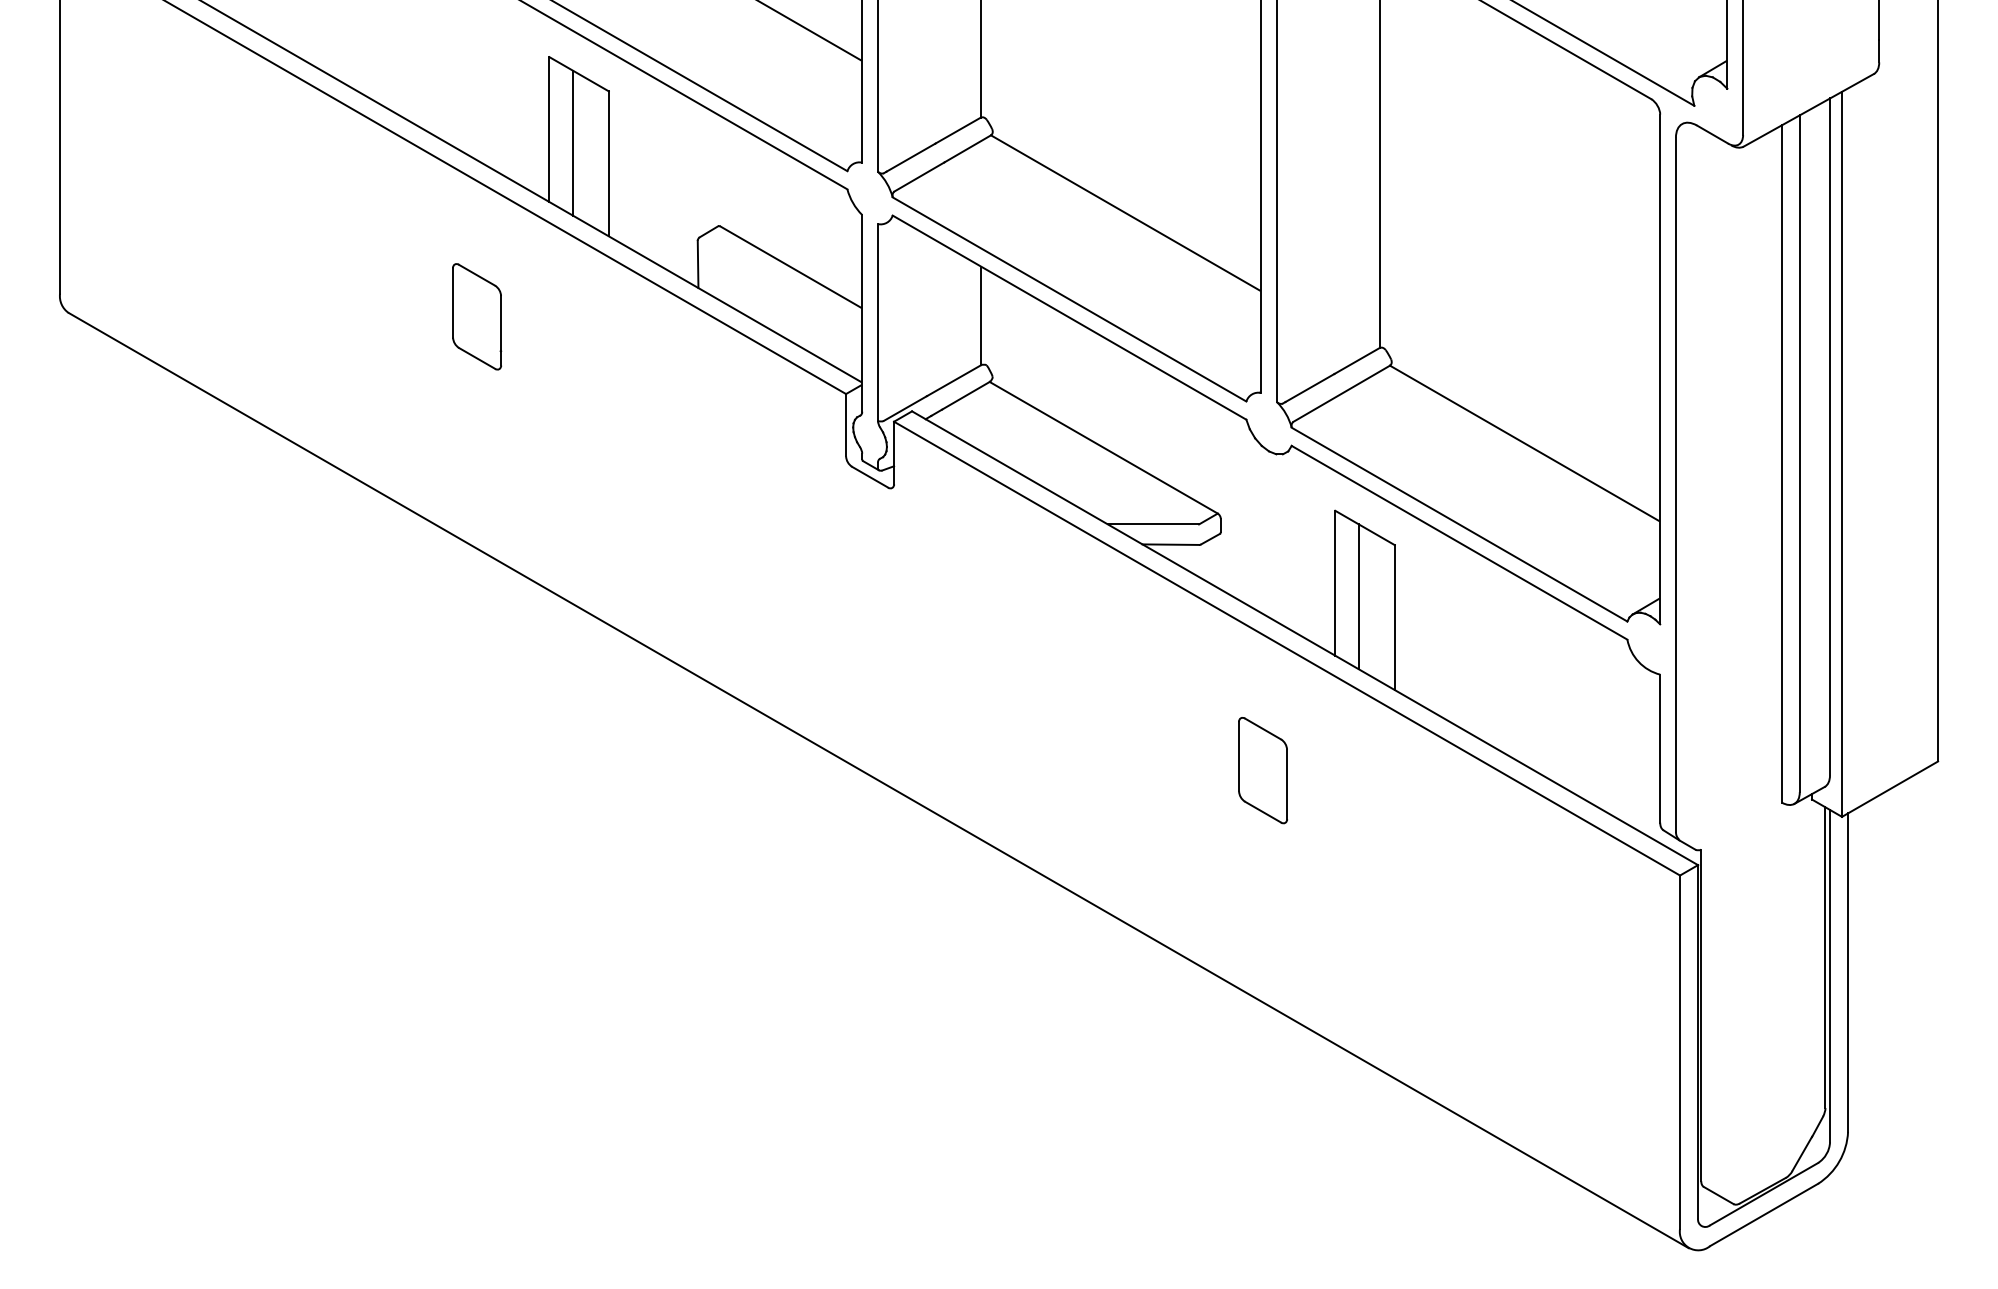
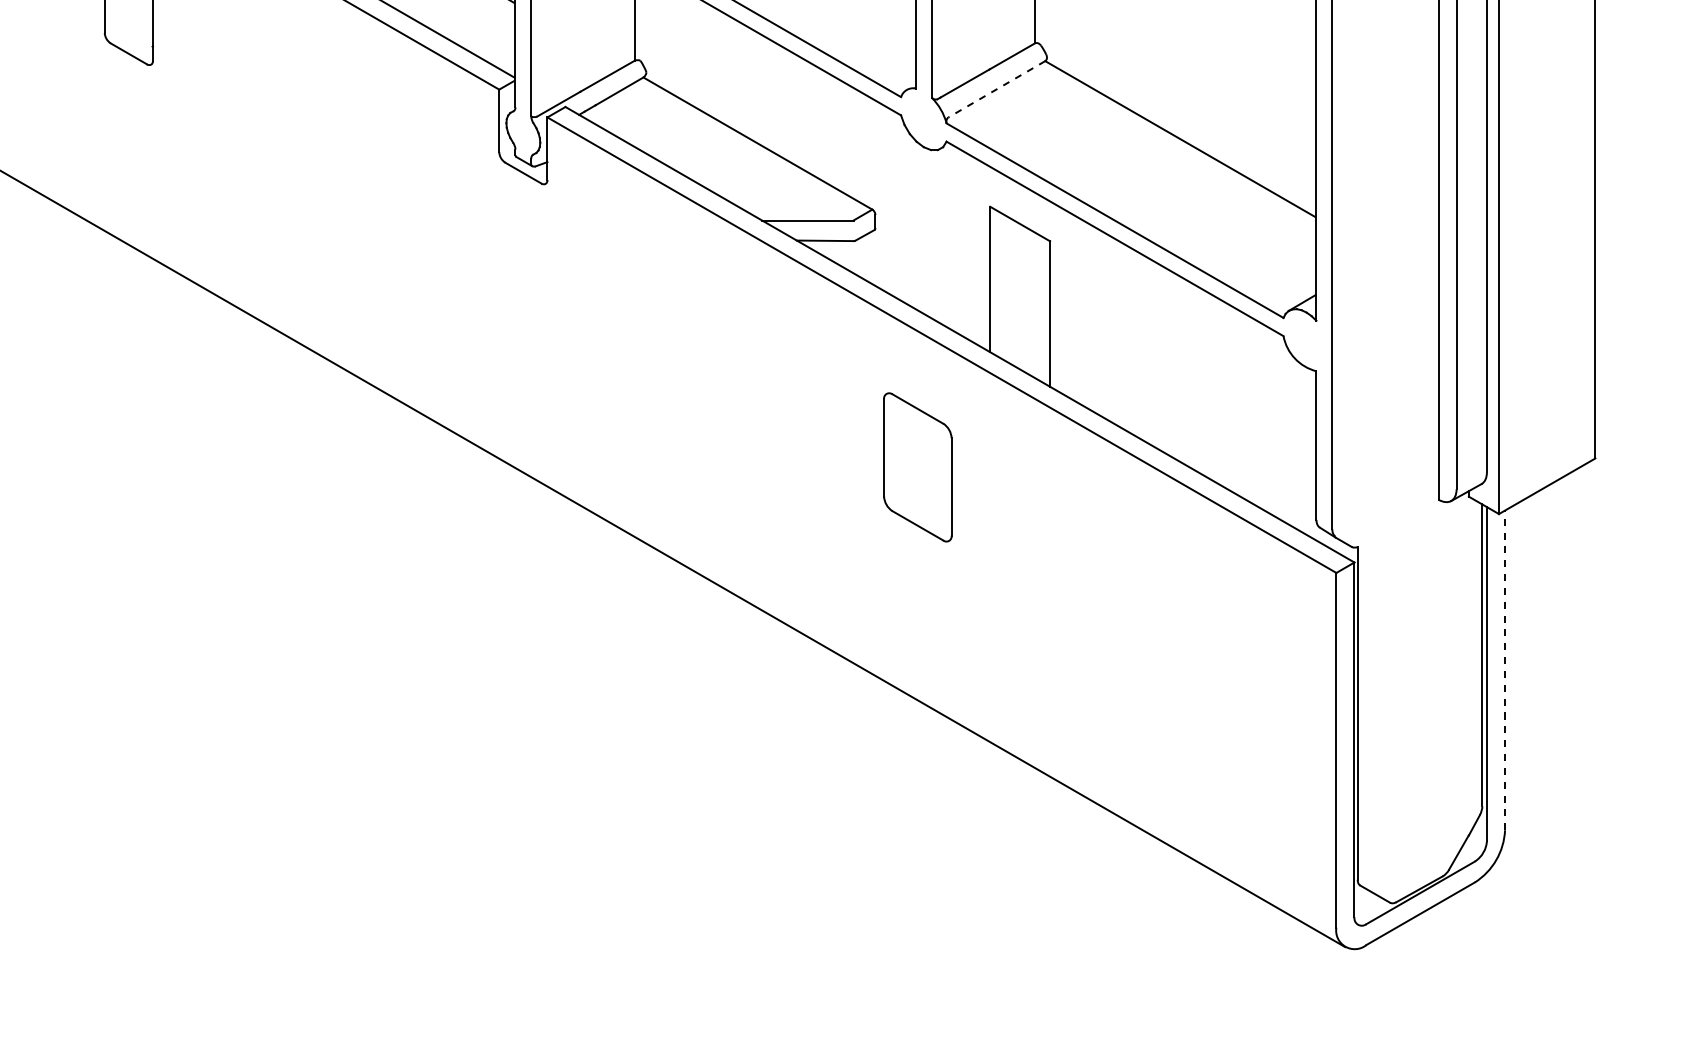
line: (1341, 393) -> (996, 89), solid -> dashed
line: (1358, 596) -> (1013, 292), removed
part: (1262, 770) -> (917, 467), size x1.4
line: (1848, 972) -> (1505, 670), solid -> dashed

